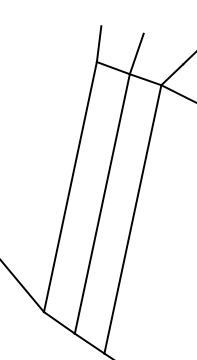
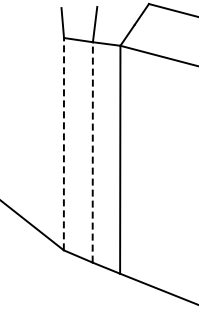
line: (70, 186) -> (63, 143), solid -> dashed
line: (102, 202) -> (92, 151), solid -> dashed

